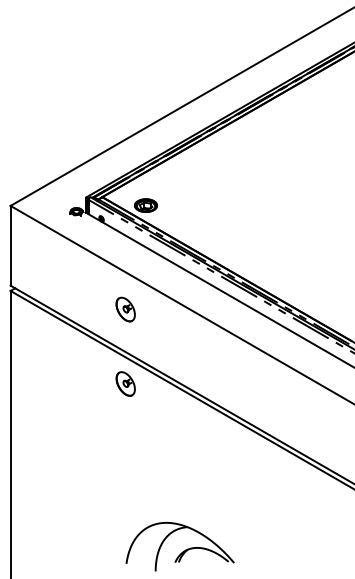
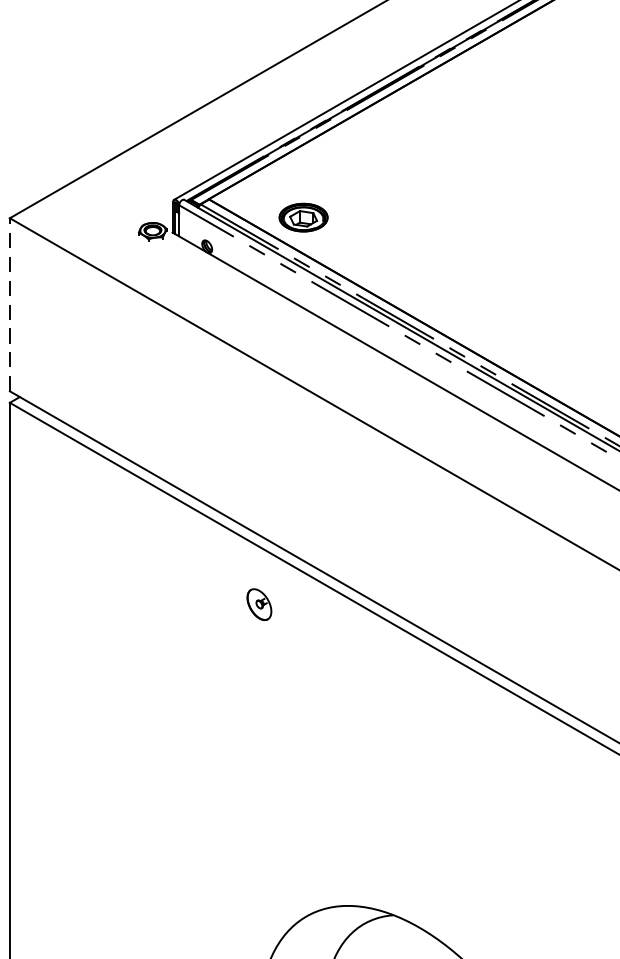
line: (10, 245) -> (9, 304), solid -> dashed
part: (125, 309) -> (259, 443), removed
part: (125, 383) -> (259, 603), size x0.6

